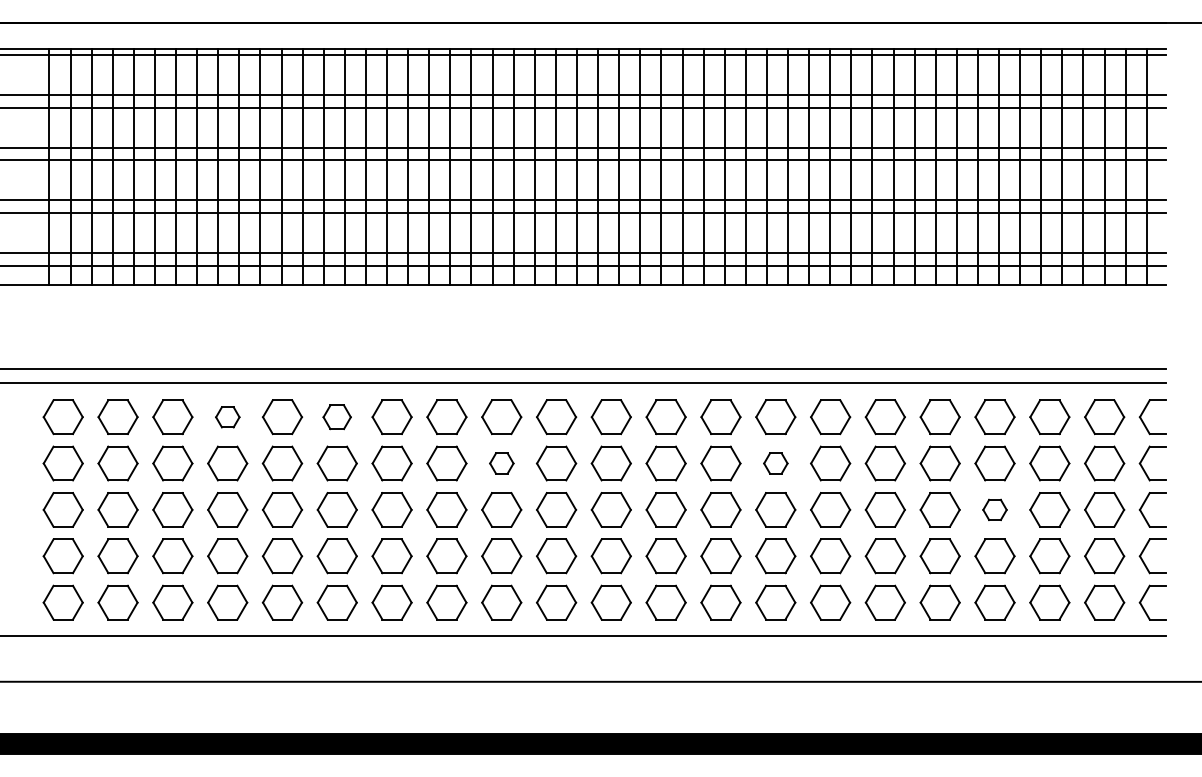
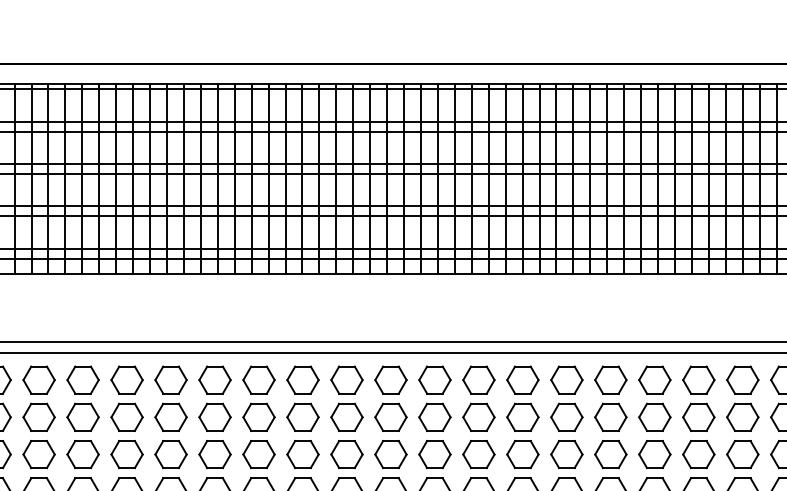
part: (227, 417) -> (38, 380), size x1.67
part: (336, 417) -> (126, 380), size x1.43
part: (501, 463) -> (258, 417), size x1.67
part: (775, 463) -> (478, 417), size x1.67
part: (994, 509) -> (654, 454), size x1.67

